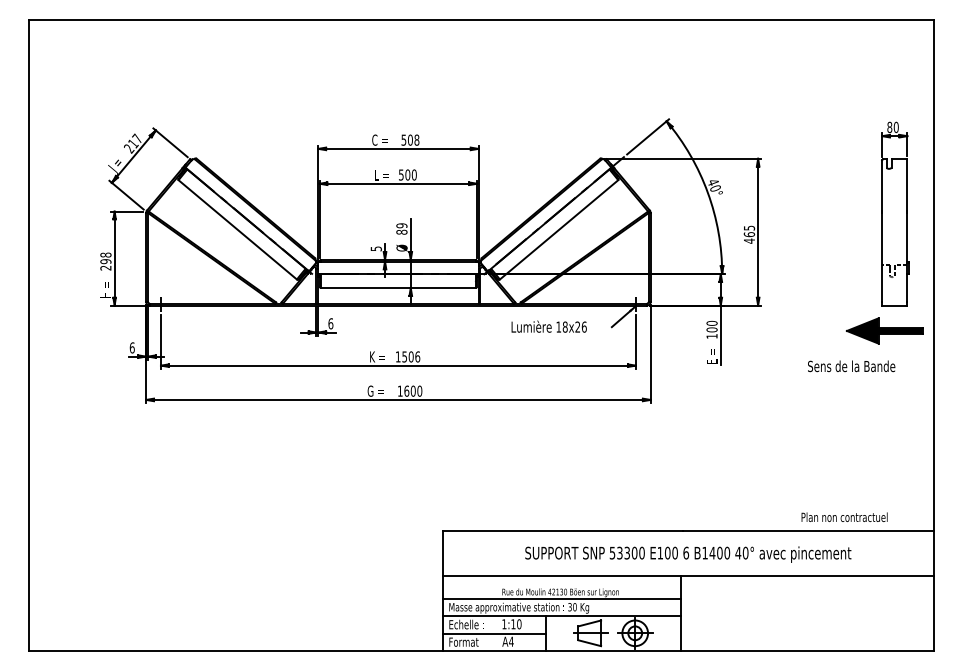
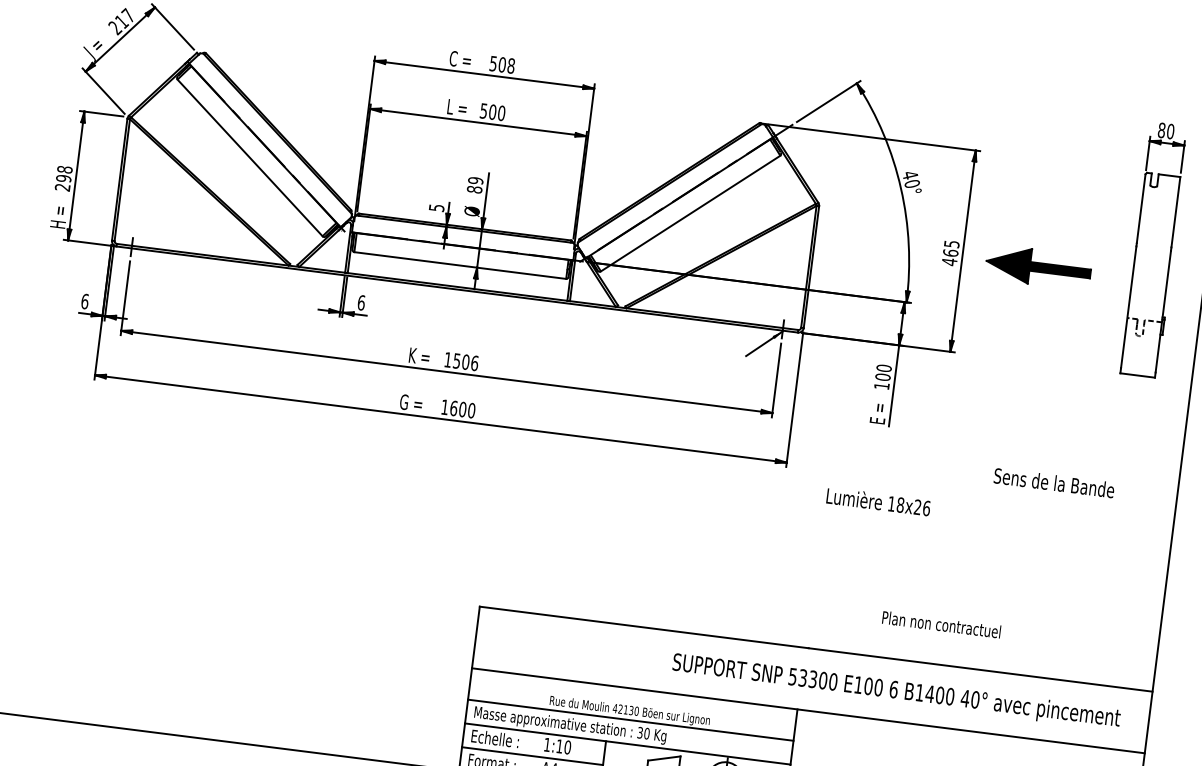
text: (548, 326) -> (877, 501), moved
part: (884, 330) -> (1038, 266), moved
text: (851, 366) -> (1054, 483), moved
text: (844, 516) -> (941, 623), moved
text: (688, 554) -> (896, 691), moved

